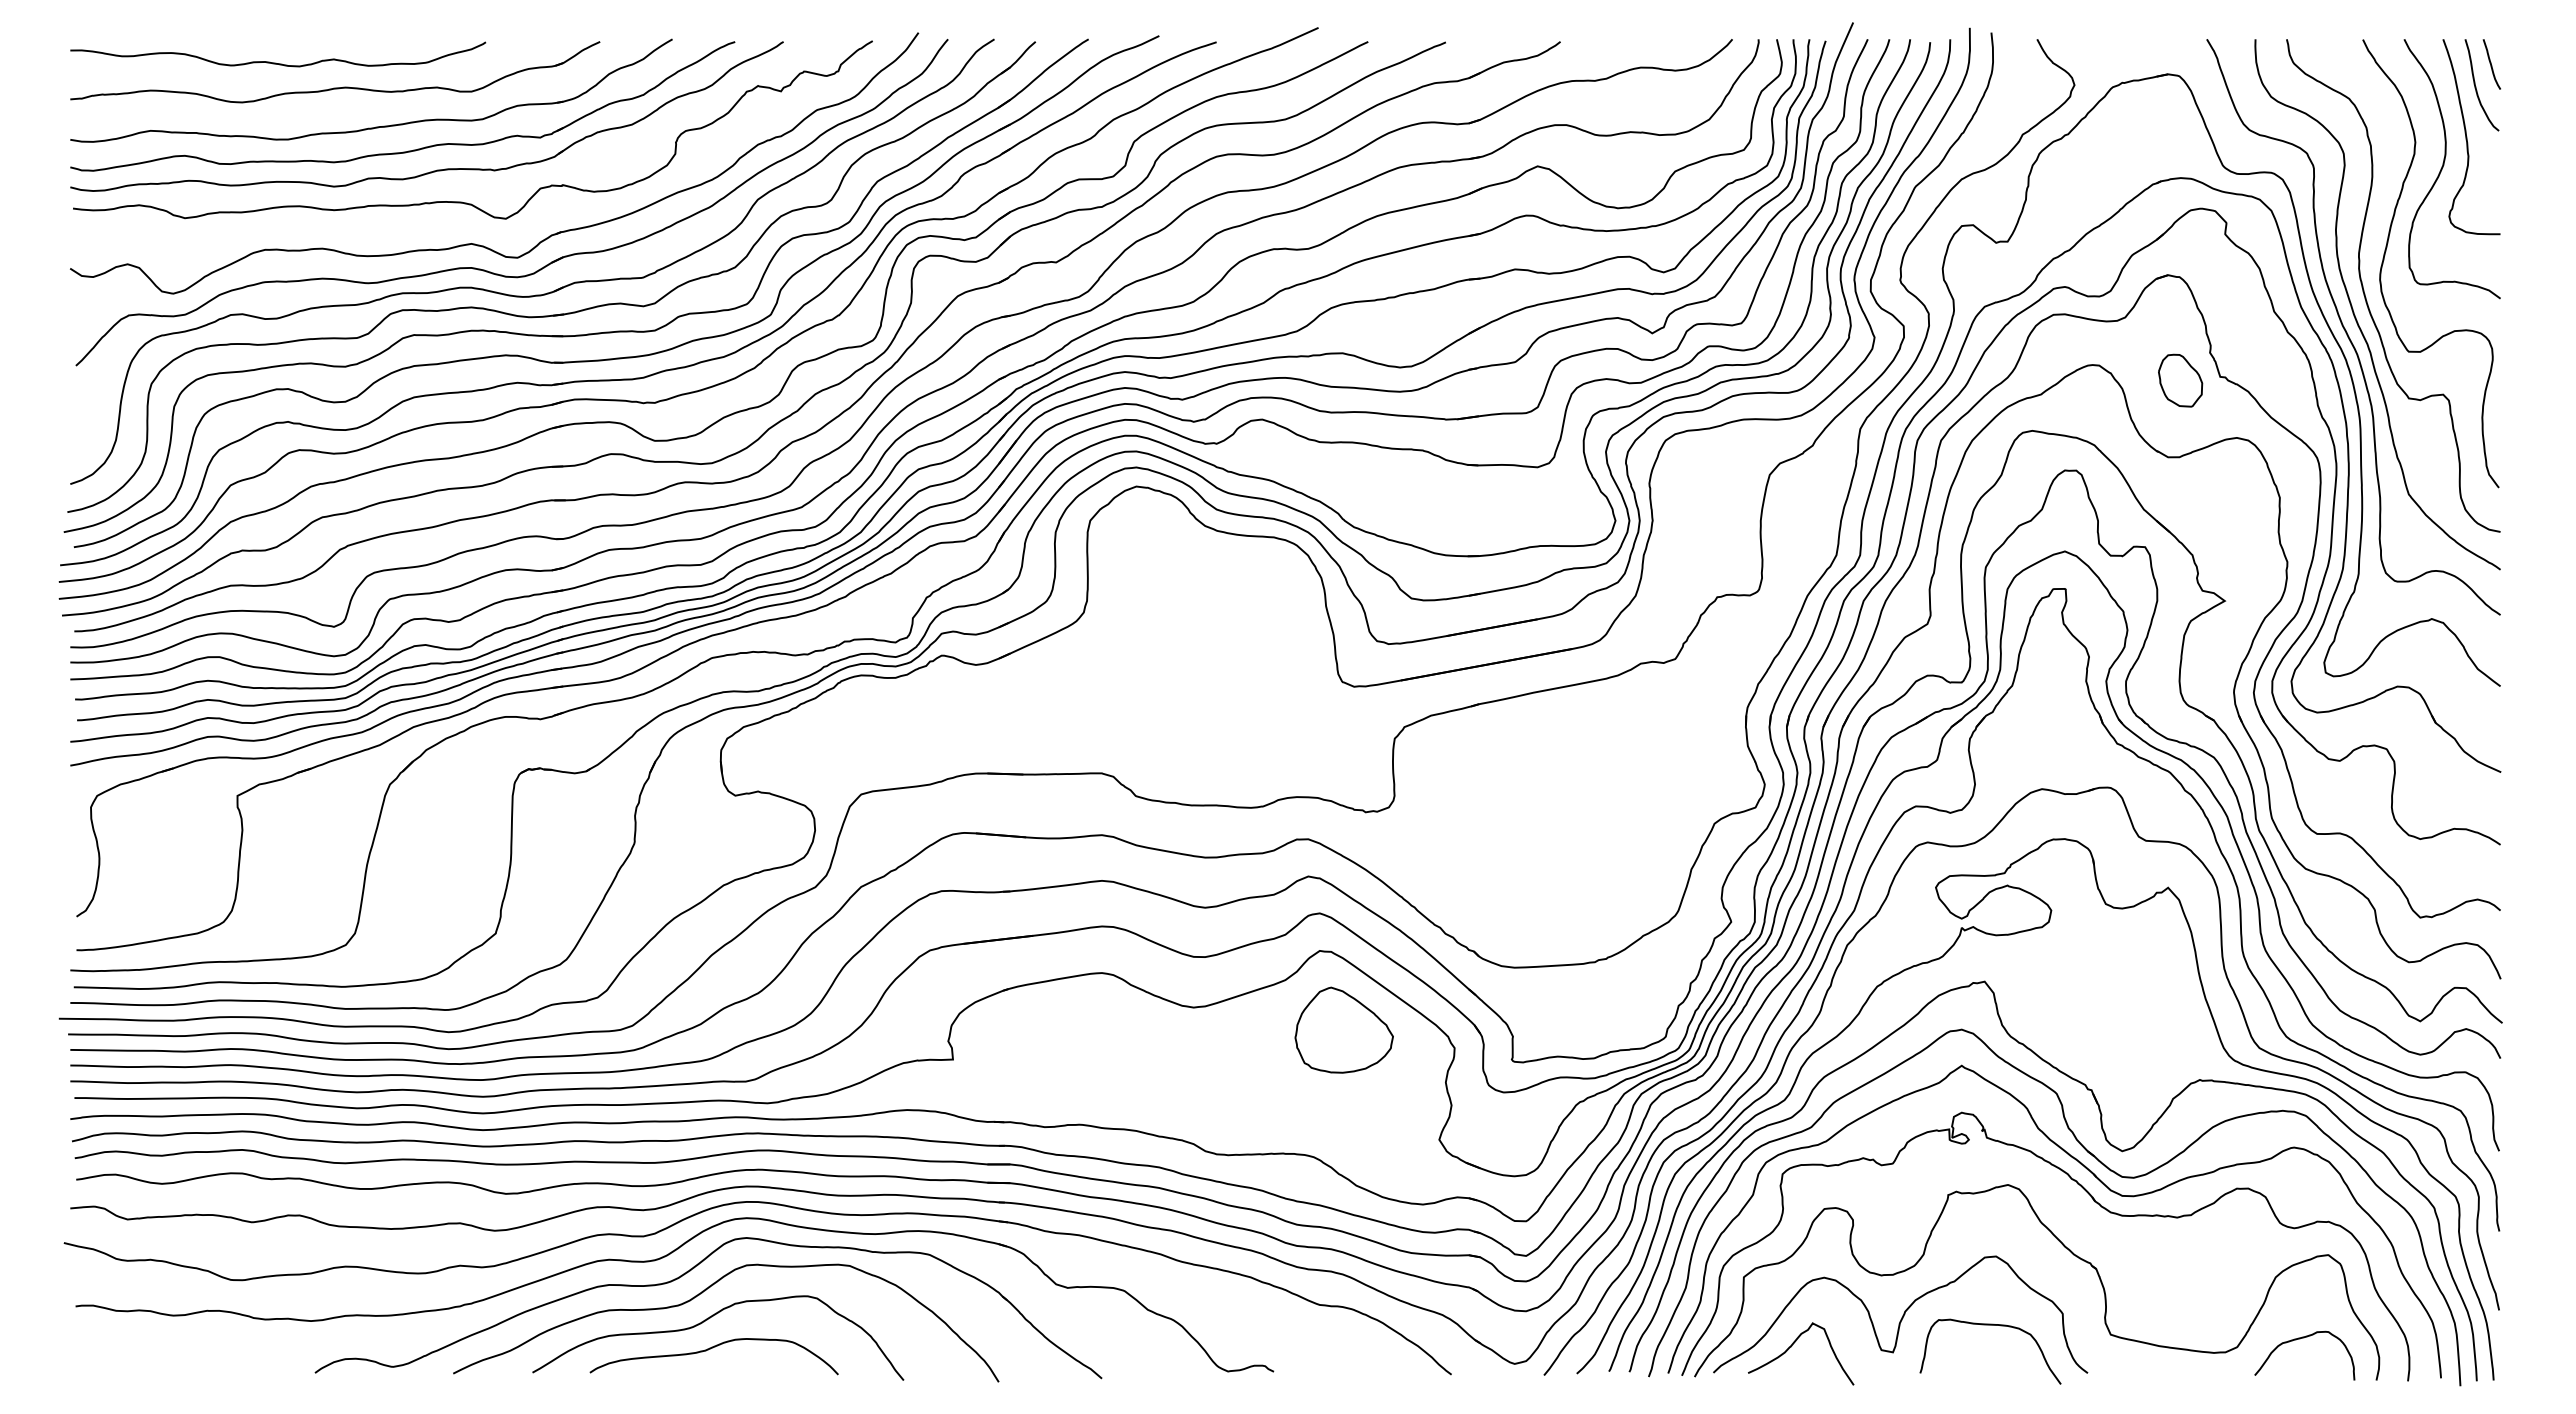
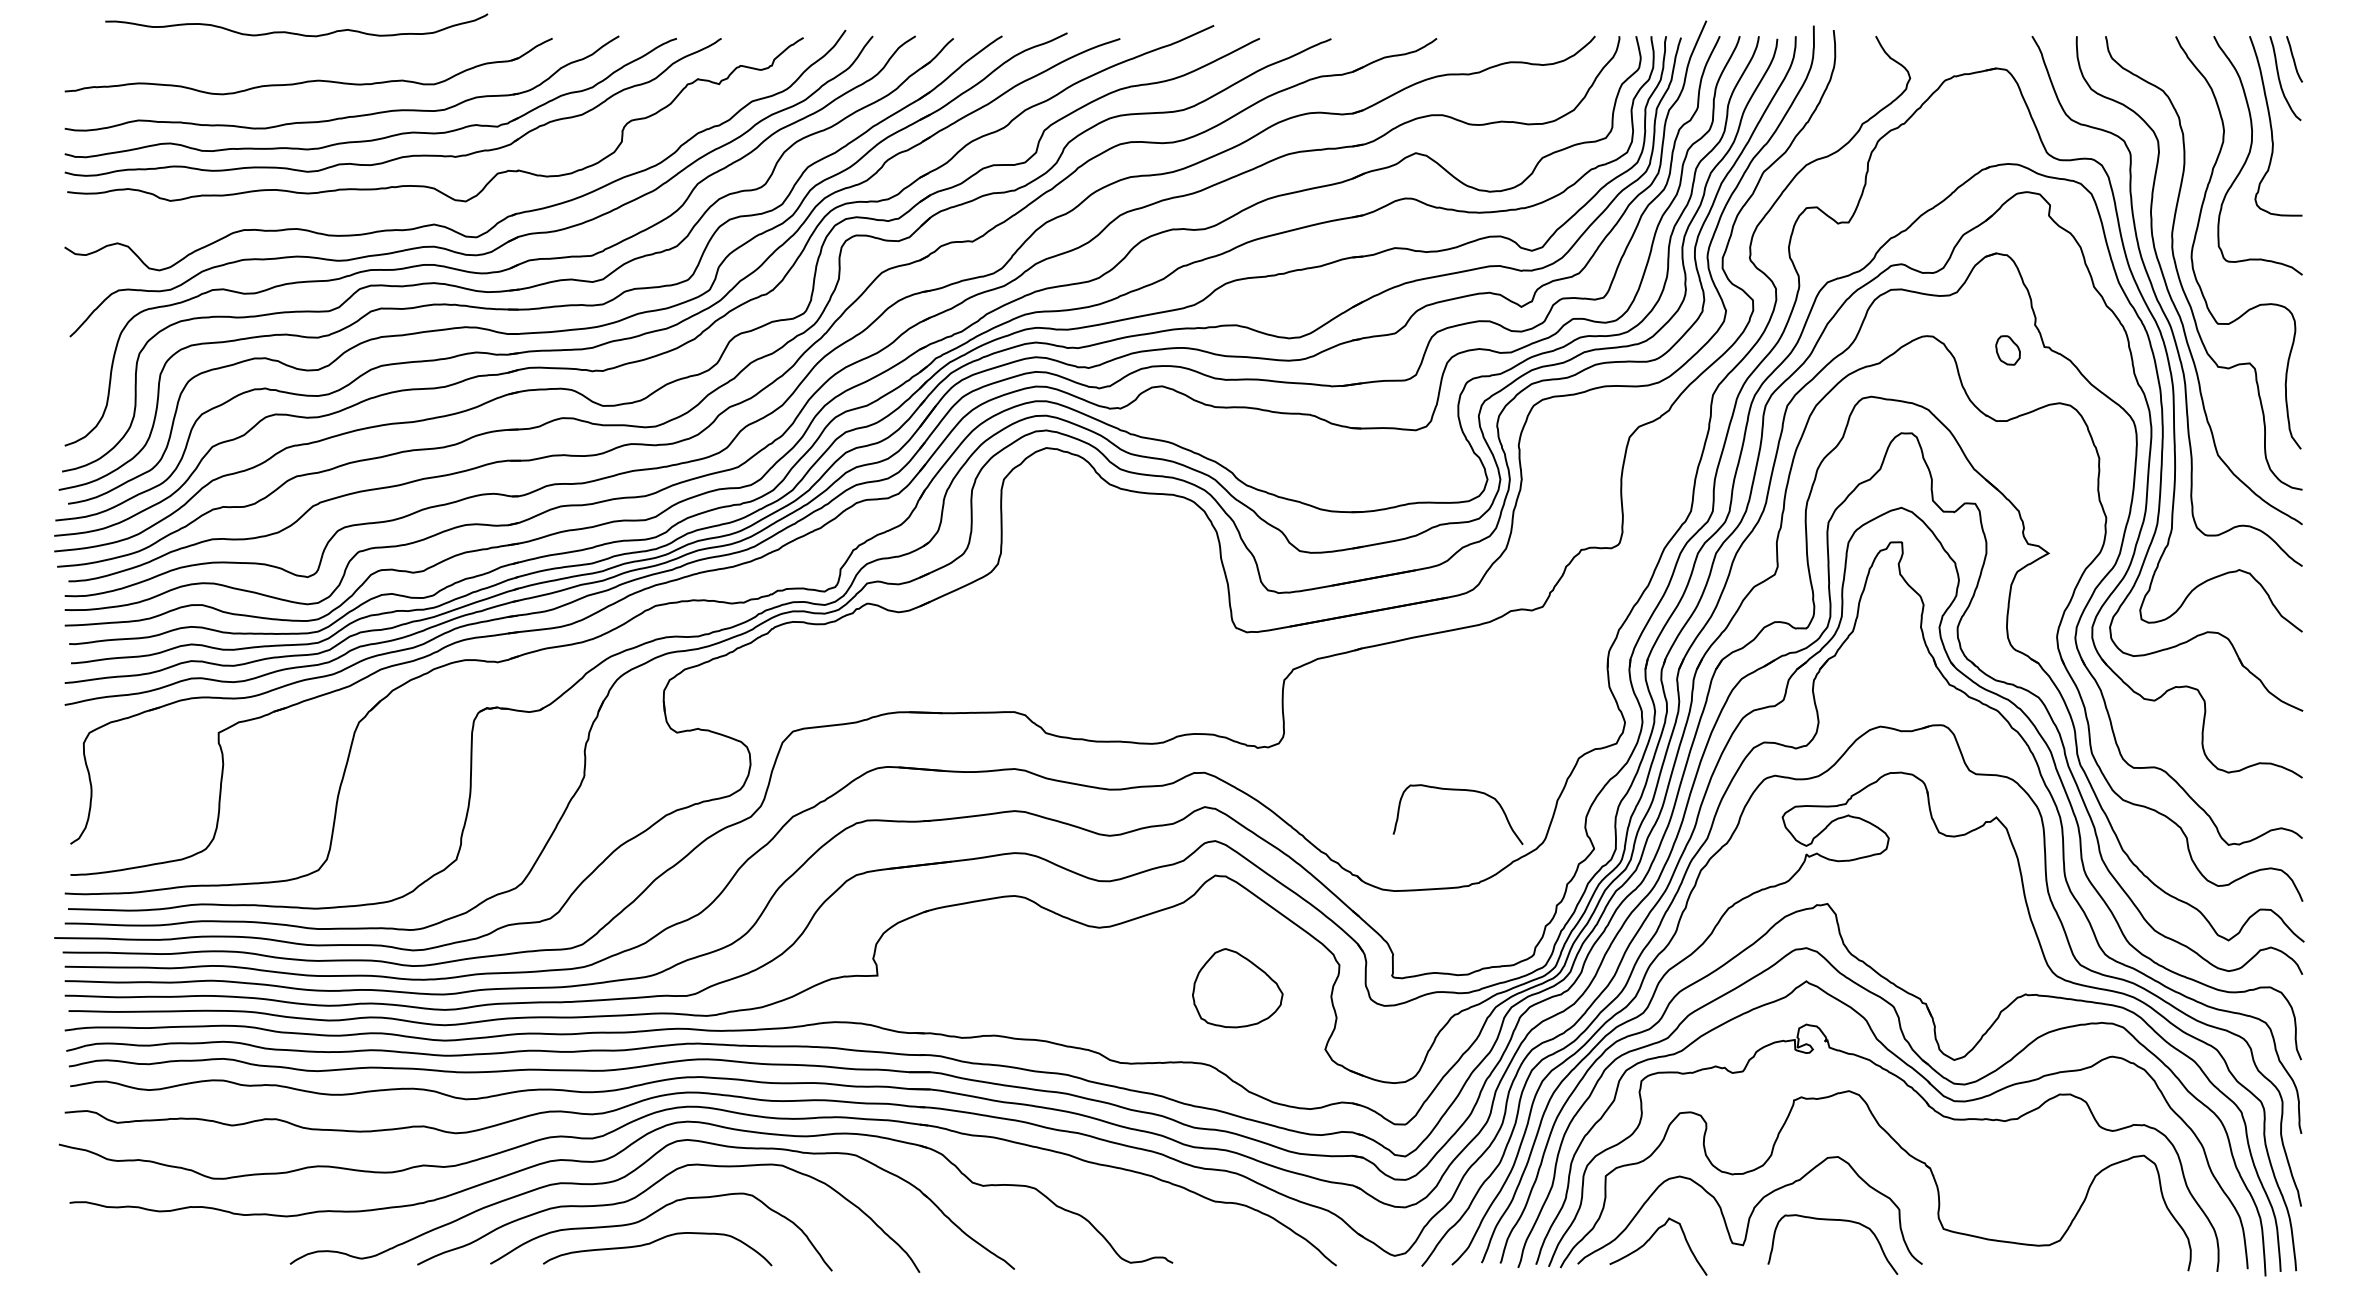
curve: (275, 62) -> (294, 32), moved
part: (2180, 380) -> (2007, 350), size x0.6
curve: (1583, 858) -> (1458, 790), added
part: (1343, 1029) -> (1237, 987), moved
curve: (2300, 1339) -> (2118, 1233), removed

